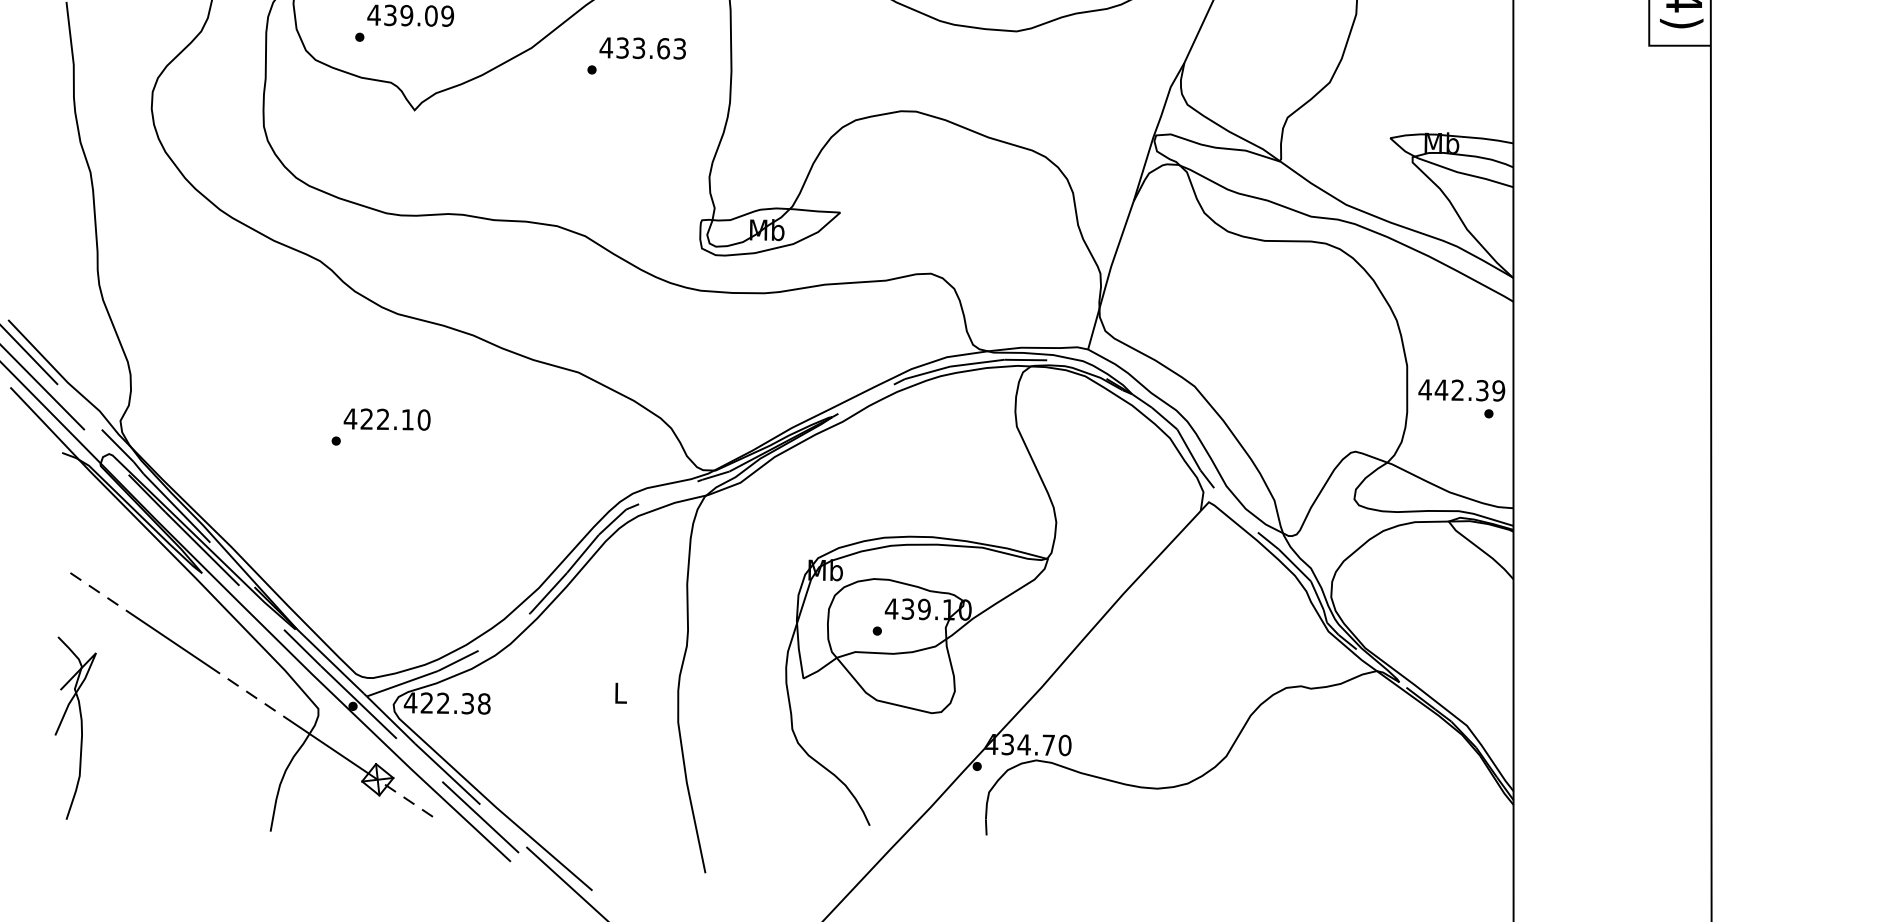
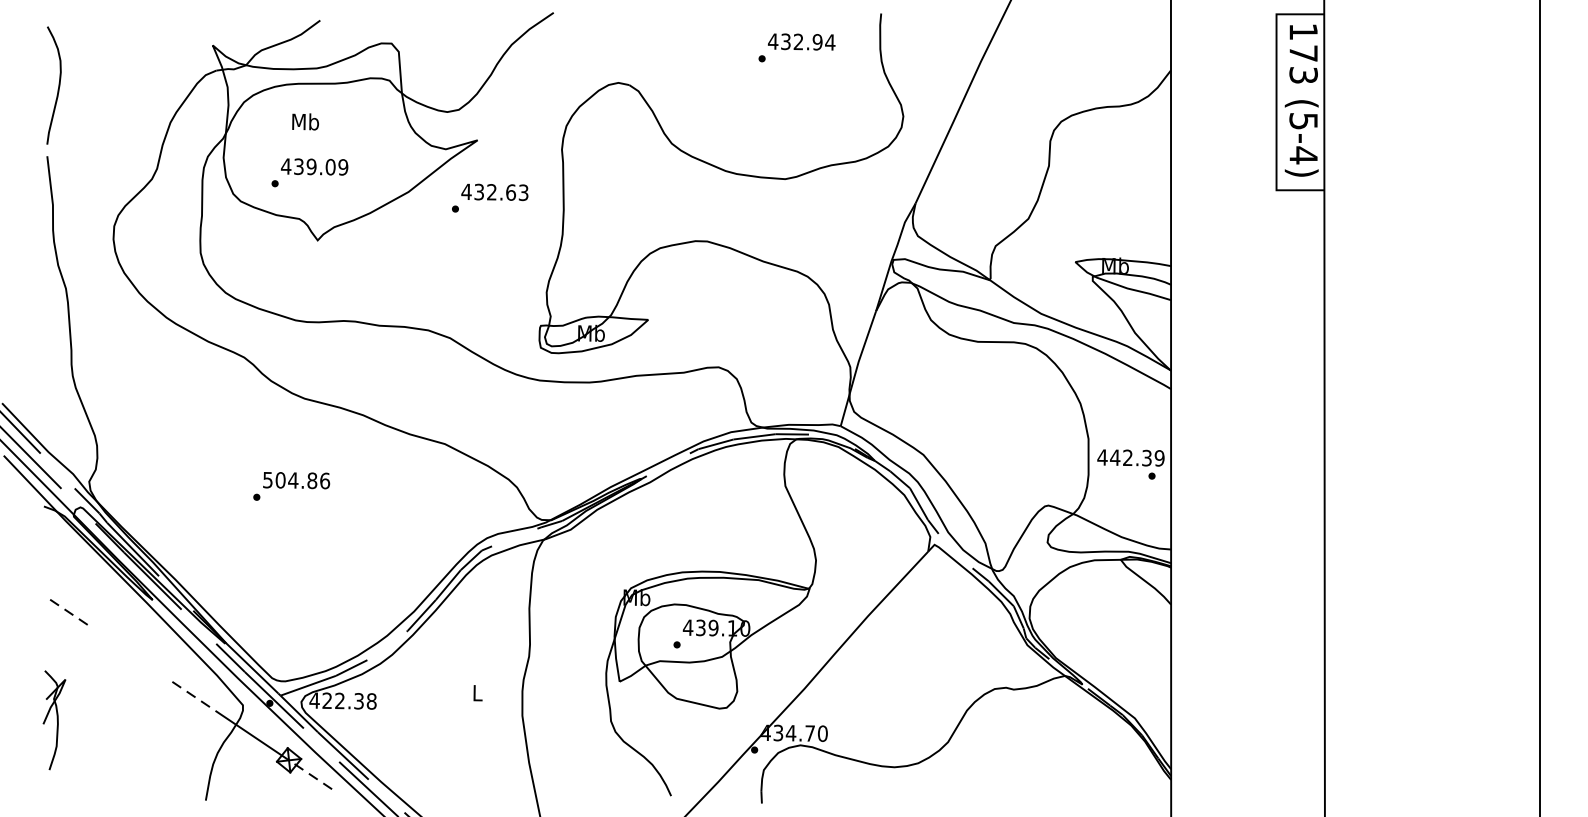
text: (638, 48) -> (491, 192), 433.63 -> 432.63
text: (387, 419) -> (296, 480), 422.10 -> 504.86
line: (172, 642) -> (129, 653), removed
part: (75, 728) -> (54, 720), size x0.7

